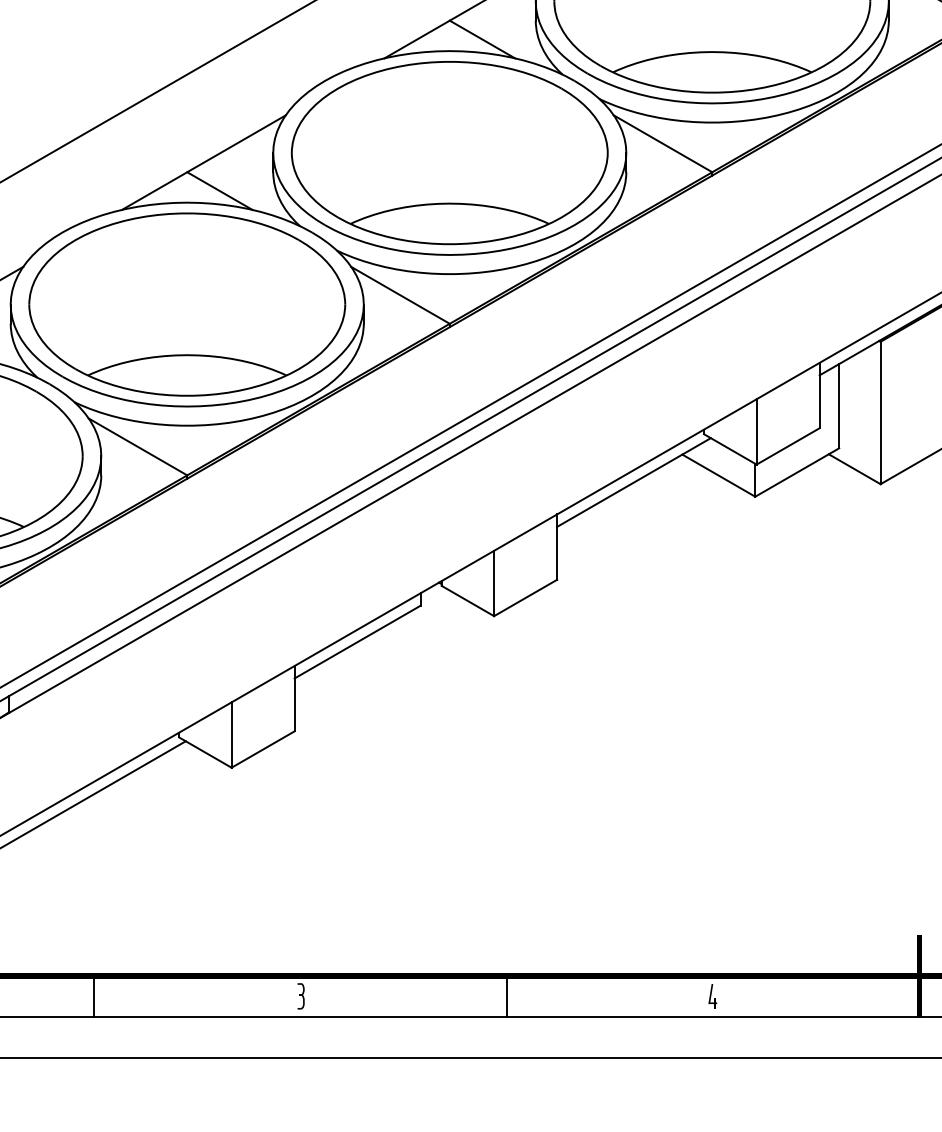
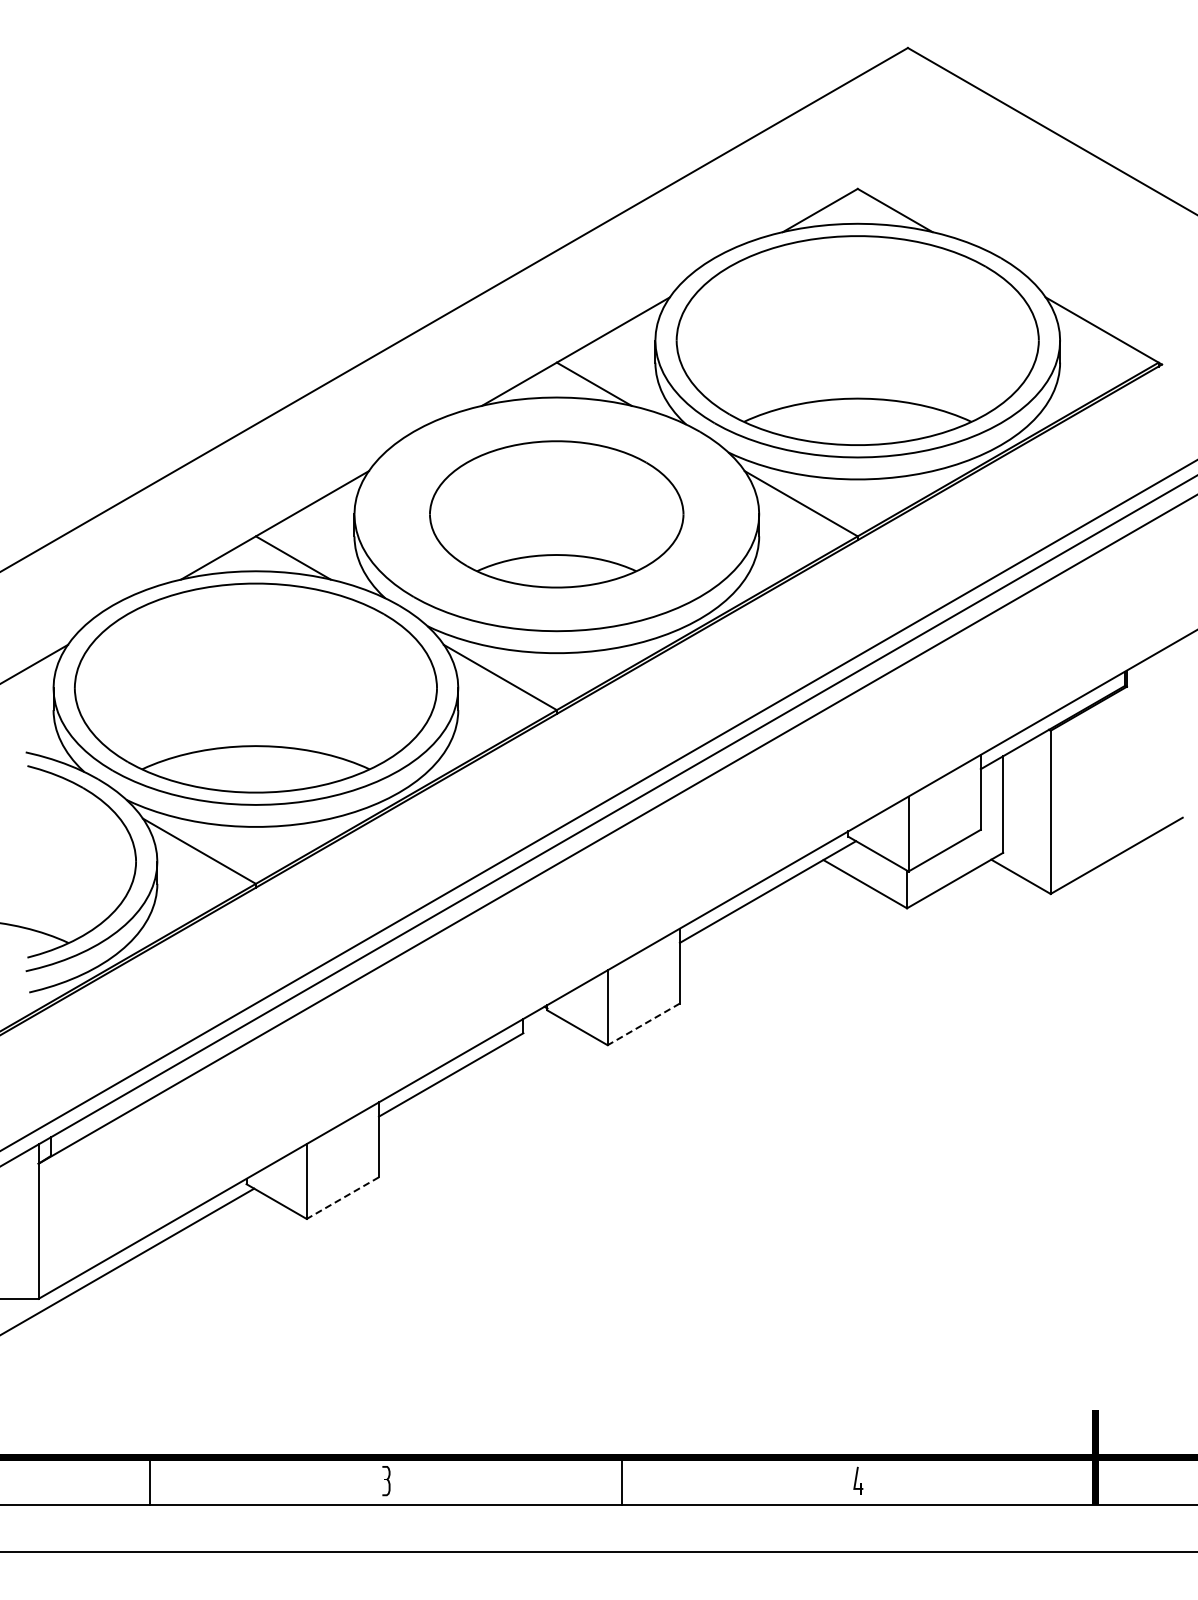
part: (449, 153) -> (556, 514), size x0.7
line: (525, 598) -> (643, 1024), solid -> dashed
line: (262, 749) -> (342, 1198), solid -> dashed

